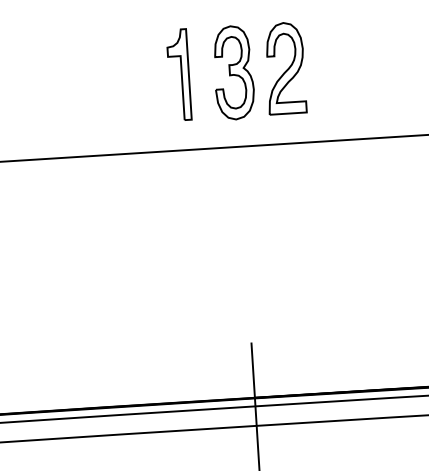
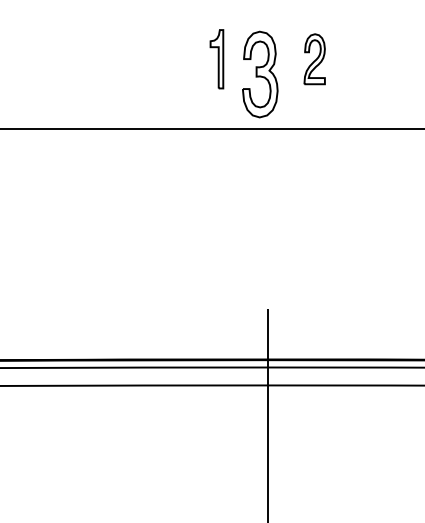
part: (285, 67) -> (314, 58), size x0.6
part: (234, 72) -> (260, 74), moved
part: (178, 74) -> (216, 58), size x0.7

